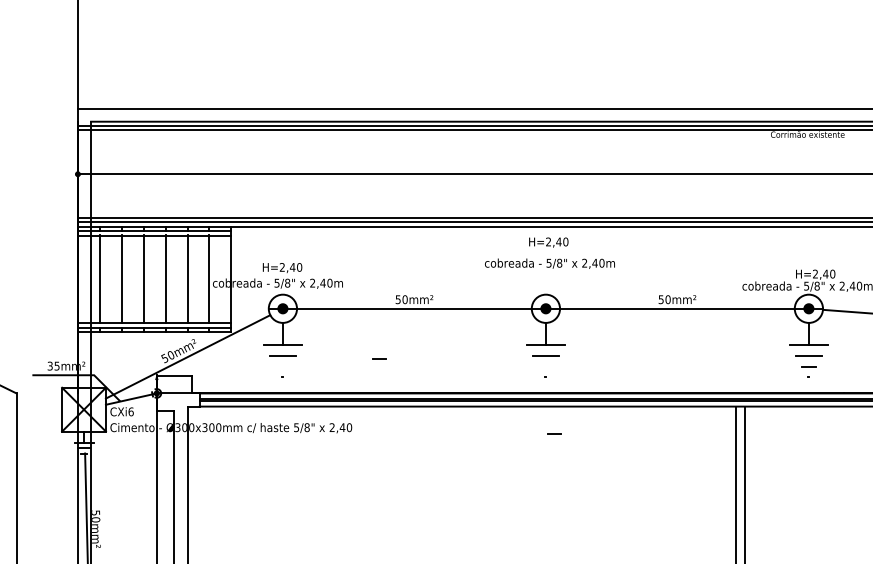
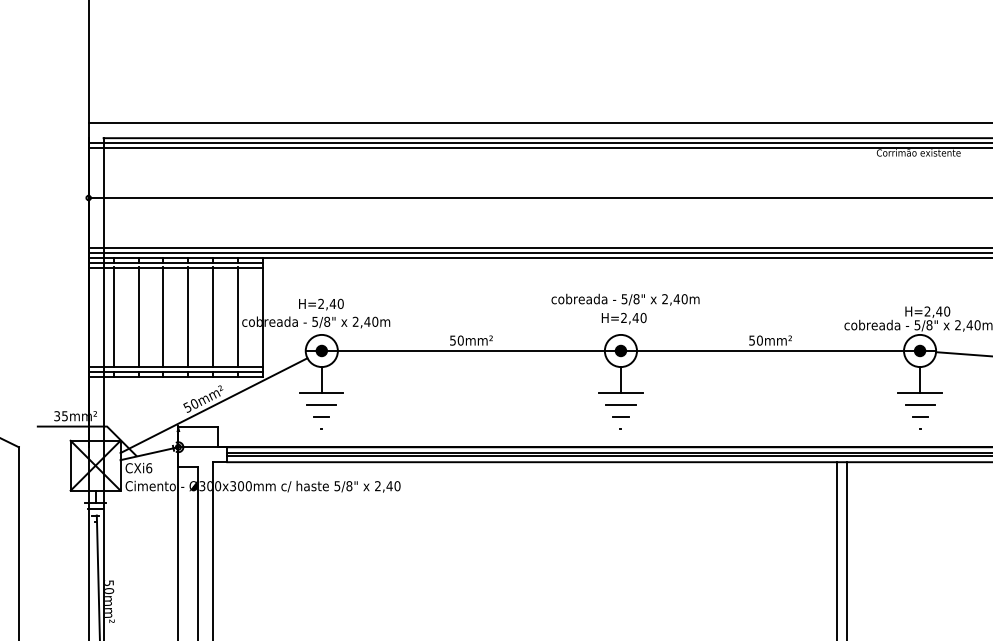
text: (548, 242) -> (623, 318), moved
line: (379, 358) -> (321, 416), moved
line: (554, 434) -> (620, 416), moved

